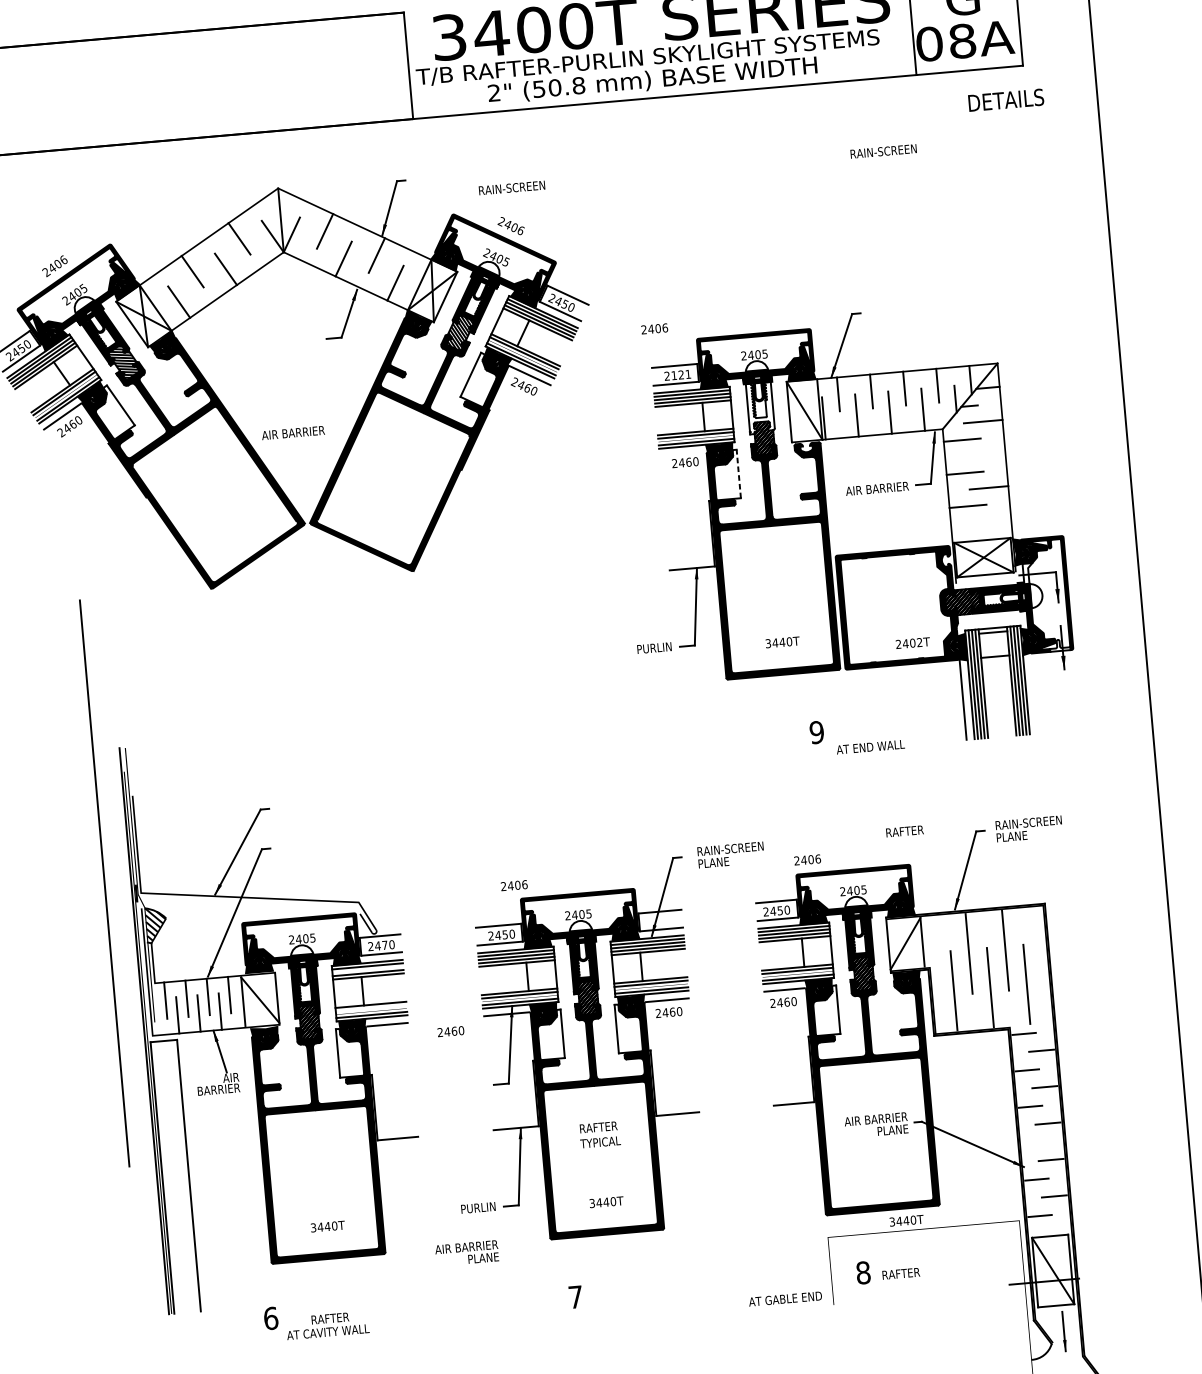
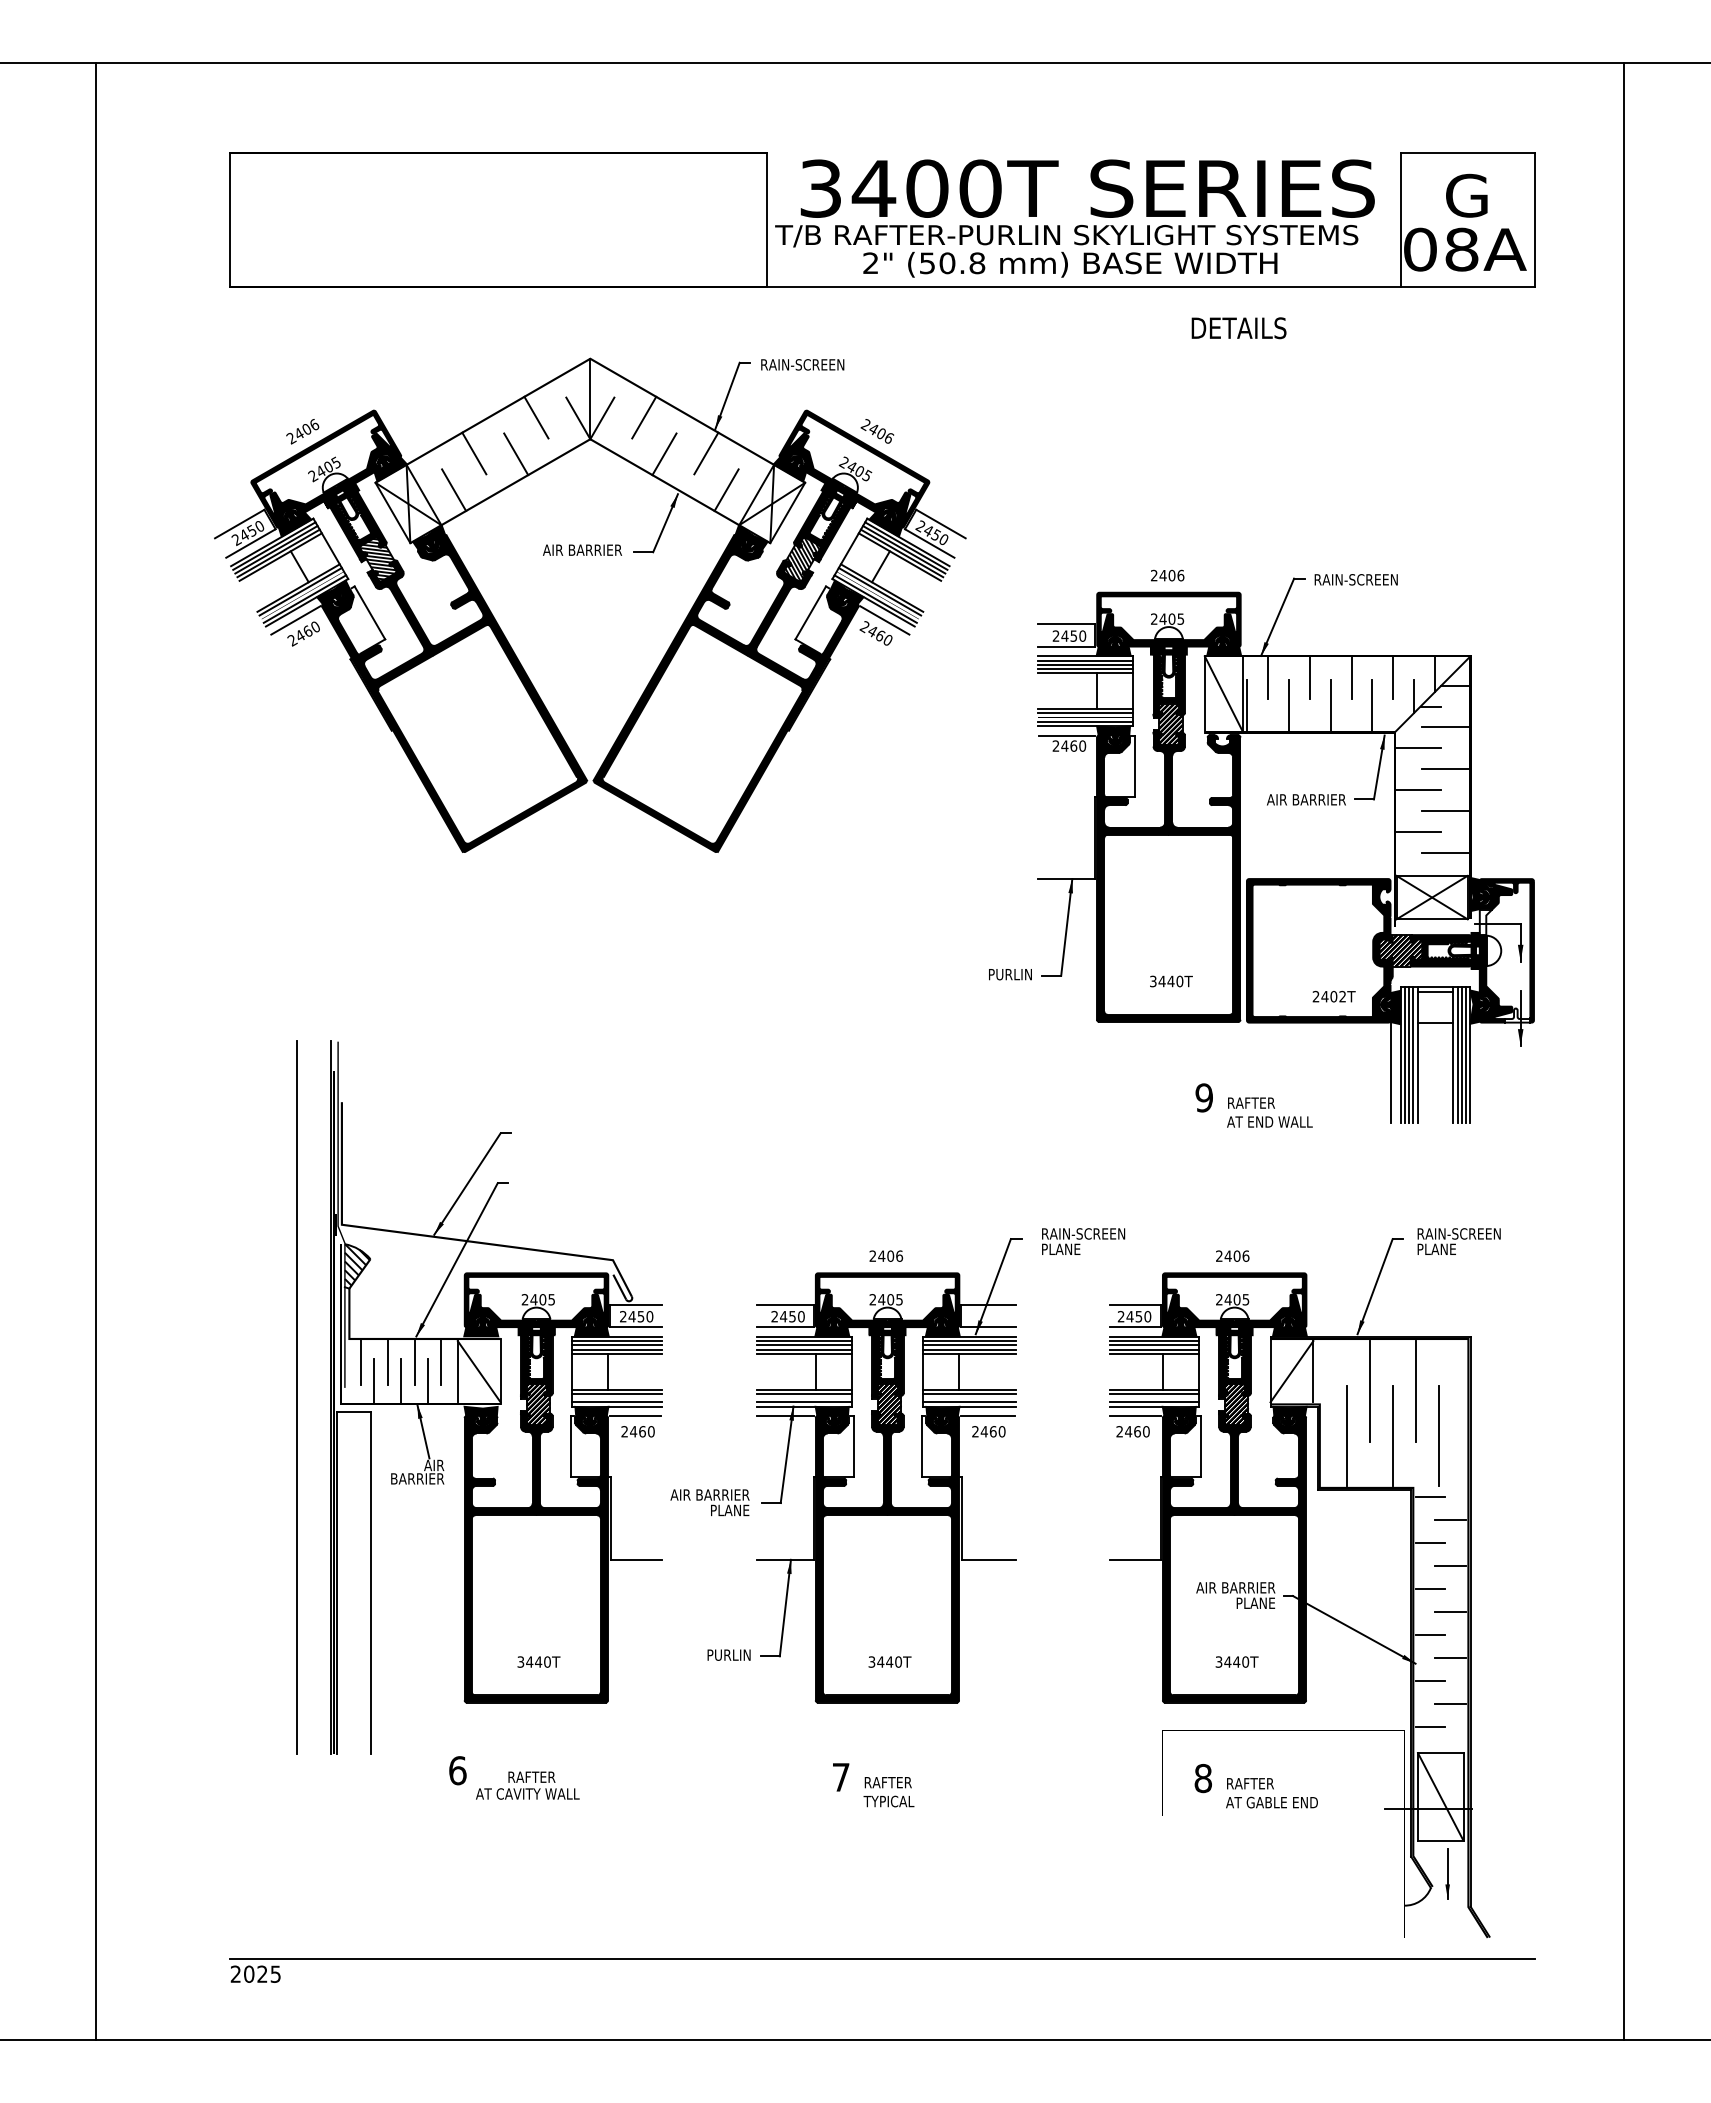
text: (1005, 100) -> (1238, 328), moved
text: (883, 151) -> (1355, 579), moved
text: (511, 187) -> (802, 364), moved
text: (654, 328) -> (1167, 575), moved
text: (680, 374) -> (1073, 635), 2121 -> 2450
fill: (759, 408) -> (1168, 686), added
text: (293, 432) -> (582, 549), moved
line: (682, 454) -> (1066, 735), added
line: (985, 455) -> (1445, 769), added
line: (738, 474) -> (1134, 766), dashed -> solid
line: (991, 520) -> (1445, 852), added
text: (904, 830) -> (1251, 1102), moved
text: (807, 859) -> (1232, 1255), moved
line: (103, 883) -> (296, 1397), moved
text: (514, 885) -> (886, 1255), moved
text: (384, 945) -> (640, 1316), 2470 -> 2450
line: (367, 969) -> (616, 1345), added
line: (370, 1008) -> (616, 1393), added
text: (450, 1031) -> (637, 1431), moved
text: (599, 1135) -> (888, 1792), moved
line: (1033, 1142) -> (1430, 1634), added
text: (906, 1220) -> (1236, 1661), moved
text: (466, 1253) -> (709, 1502), moved
text: (785, 1298) -> (1271, 1802), moved

